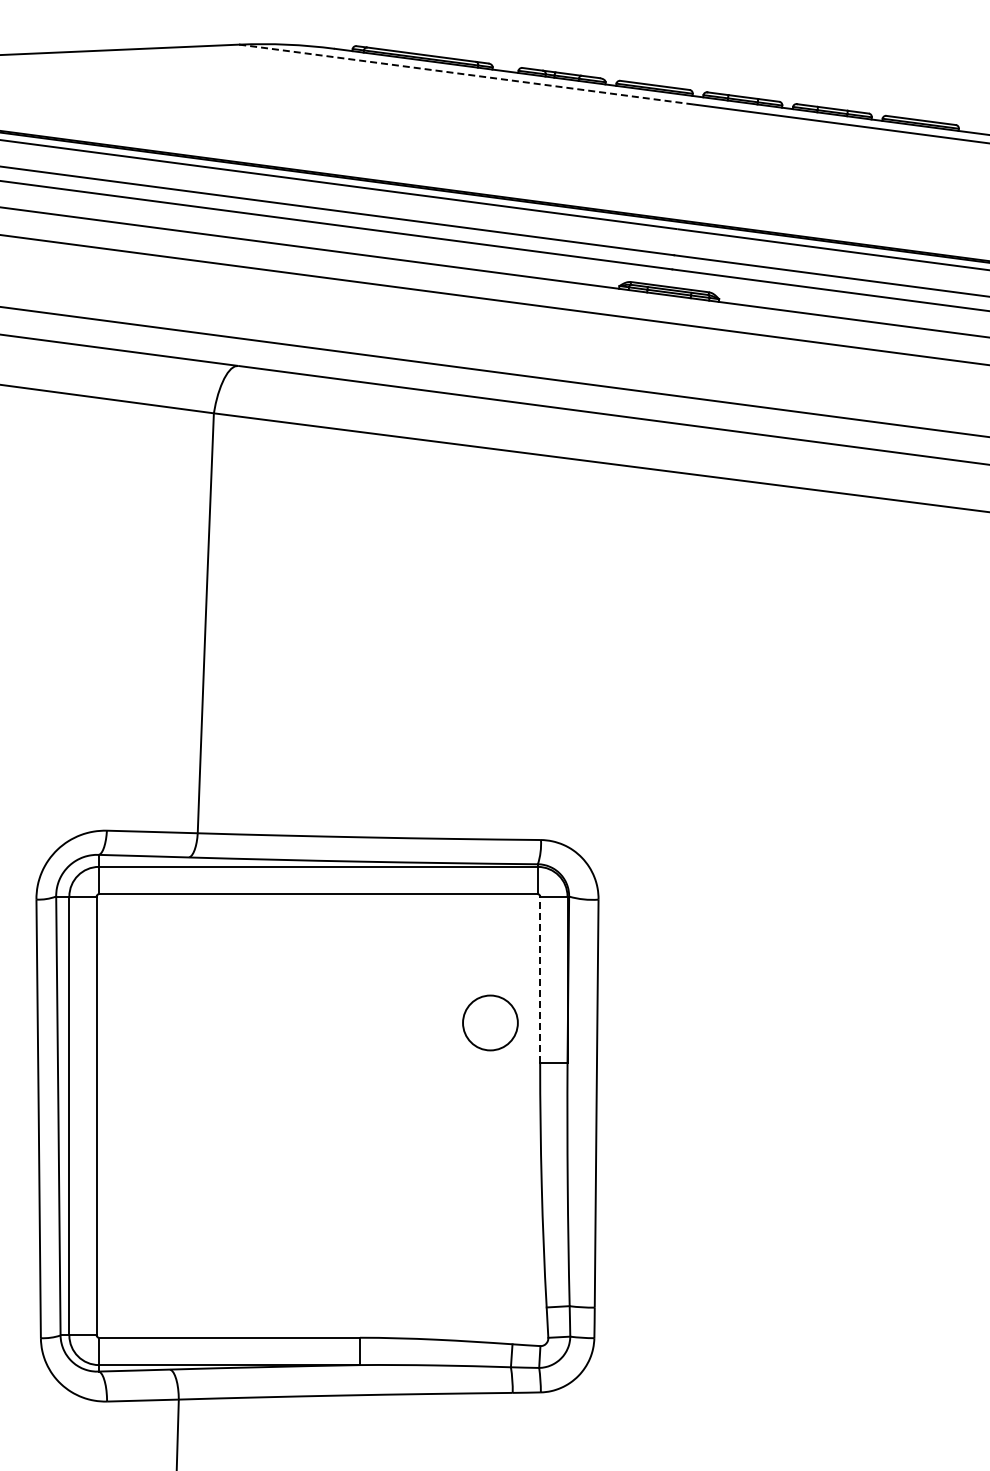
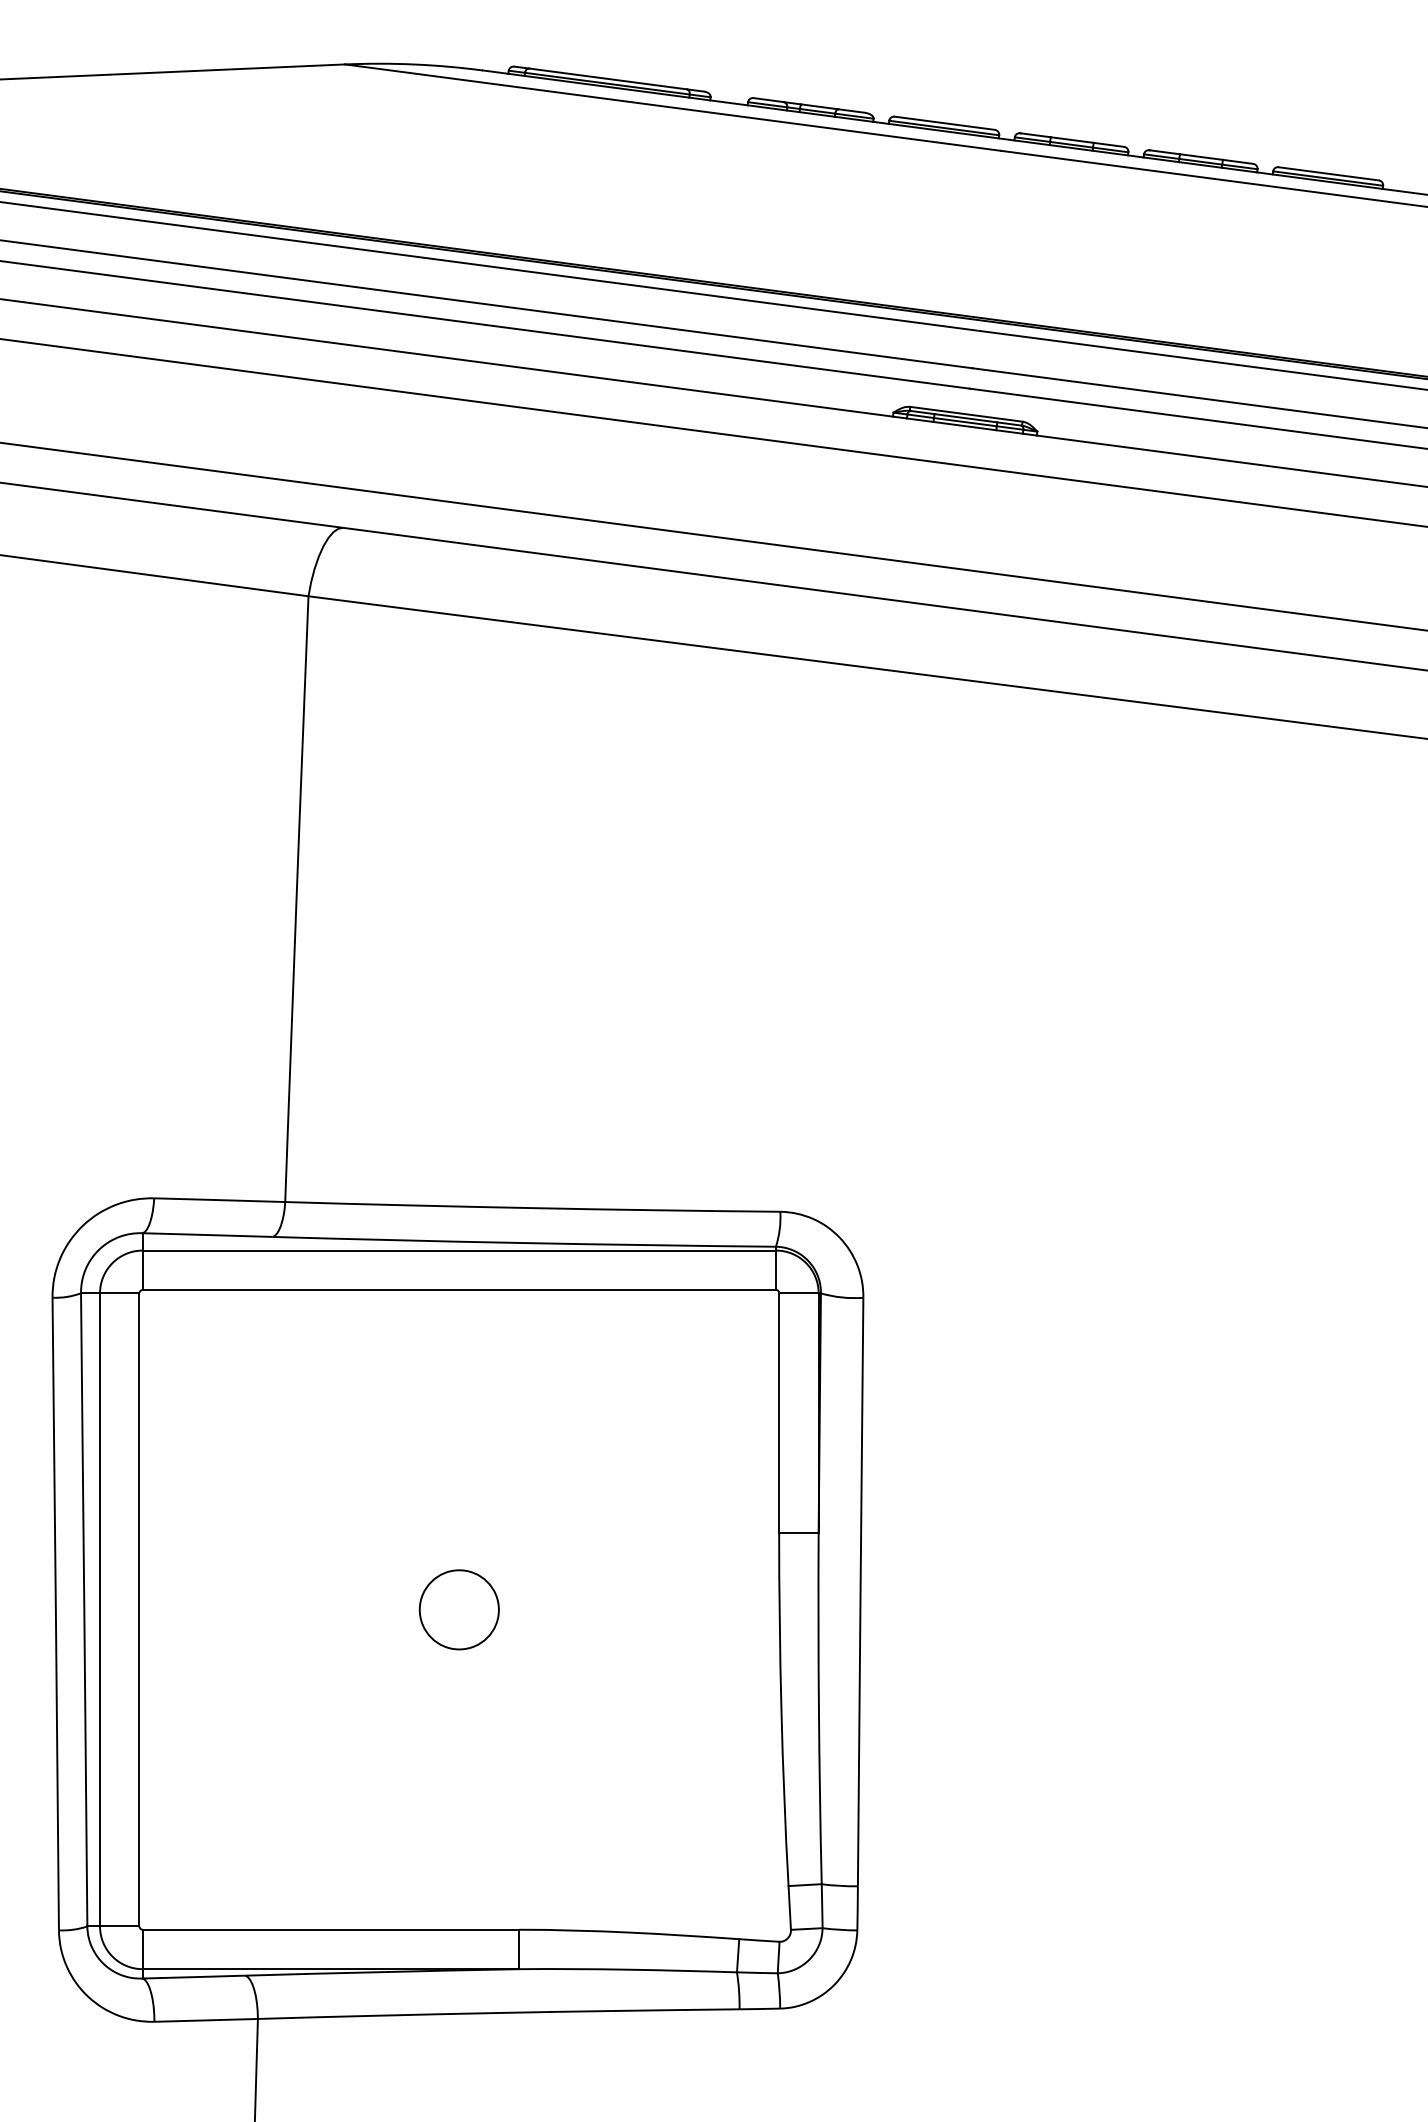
line: (467, 74) -> (674, 107), dashed -> solid
line: (540, 979) -> (779, 1412), dashed -> solid
circle: (490, 1022) -> (459, 1609), moved

